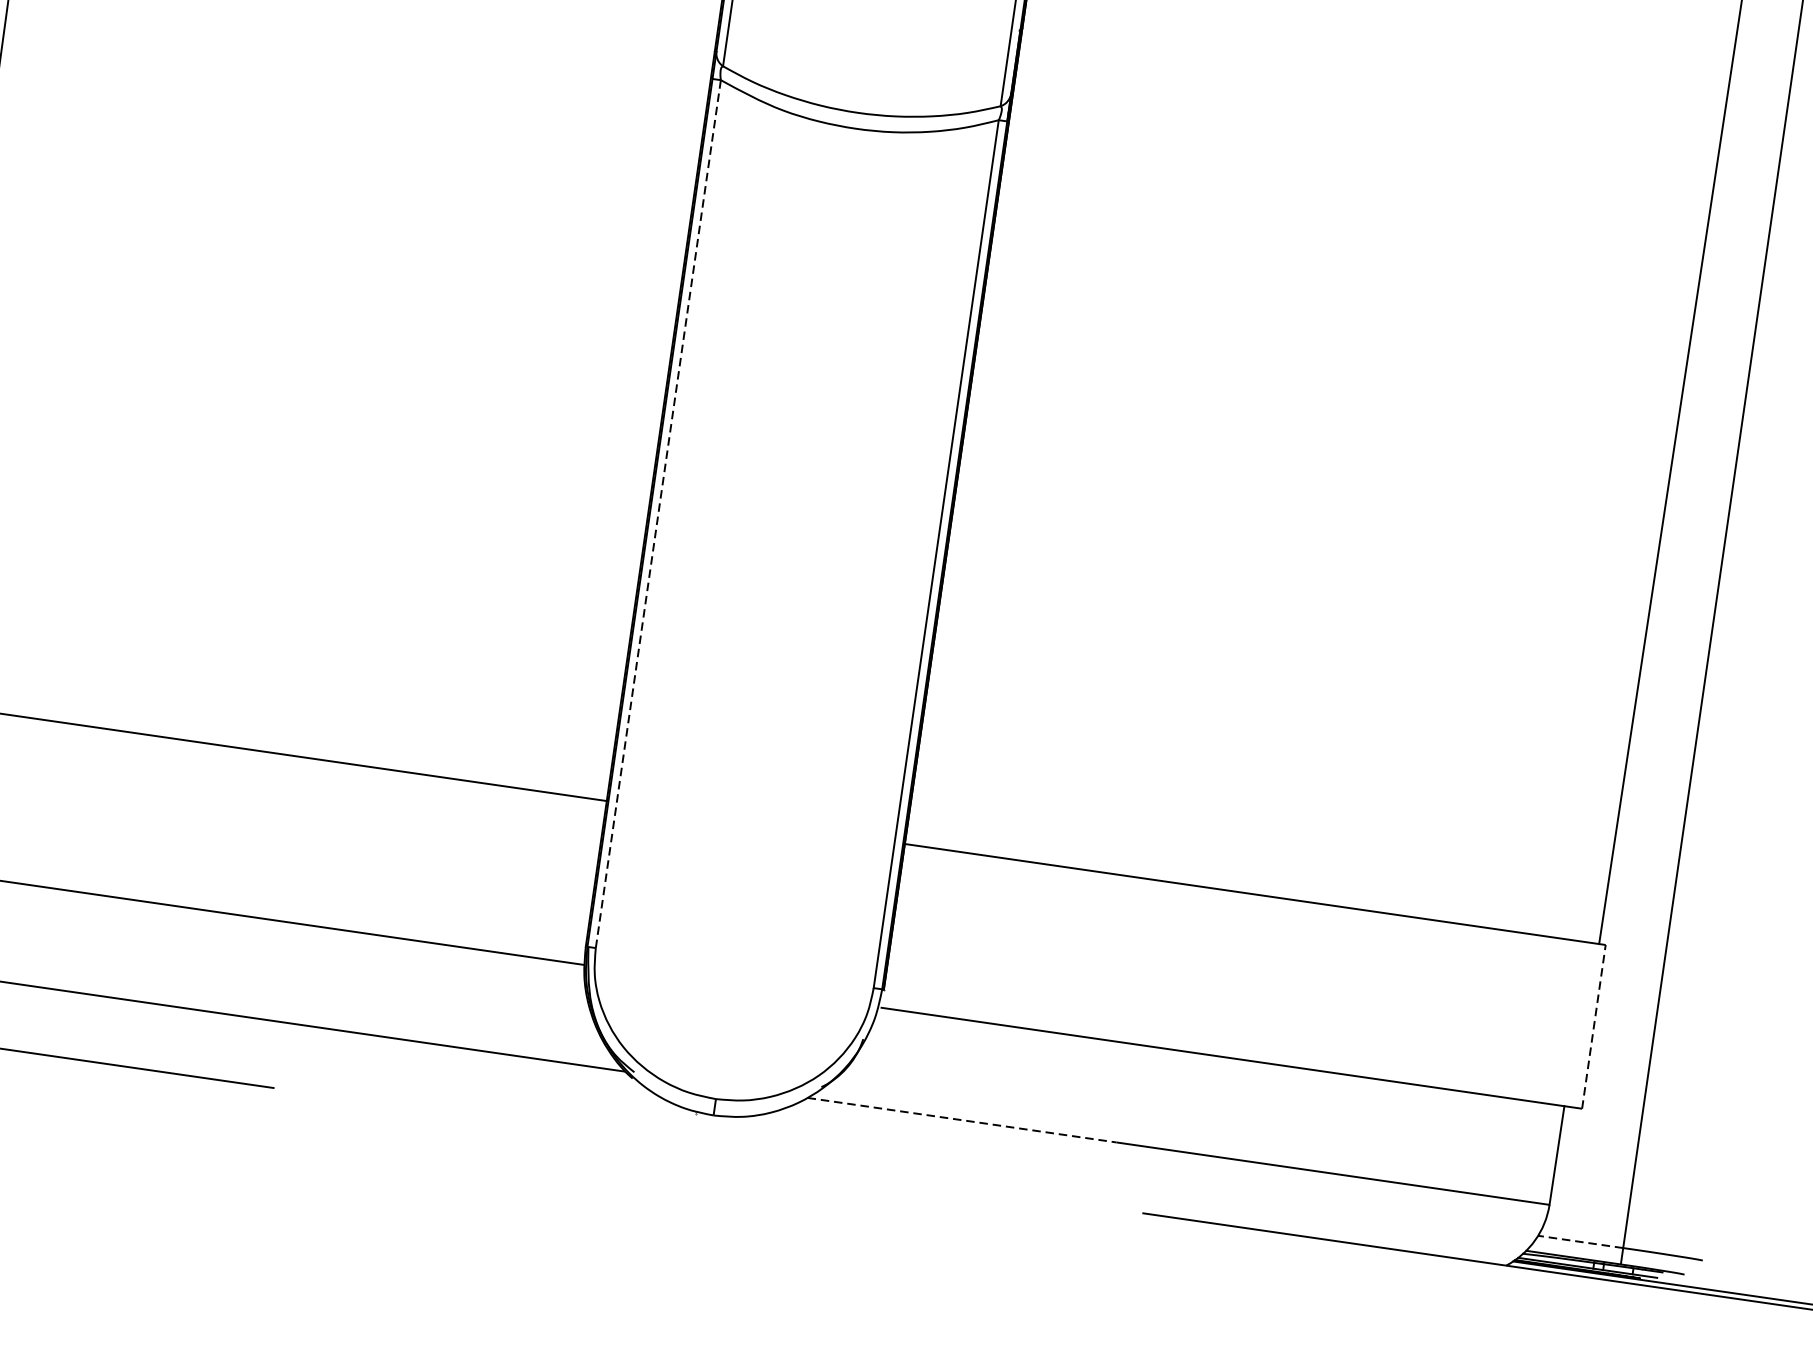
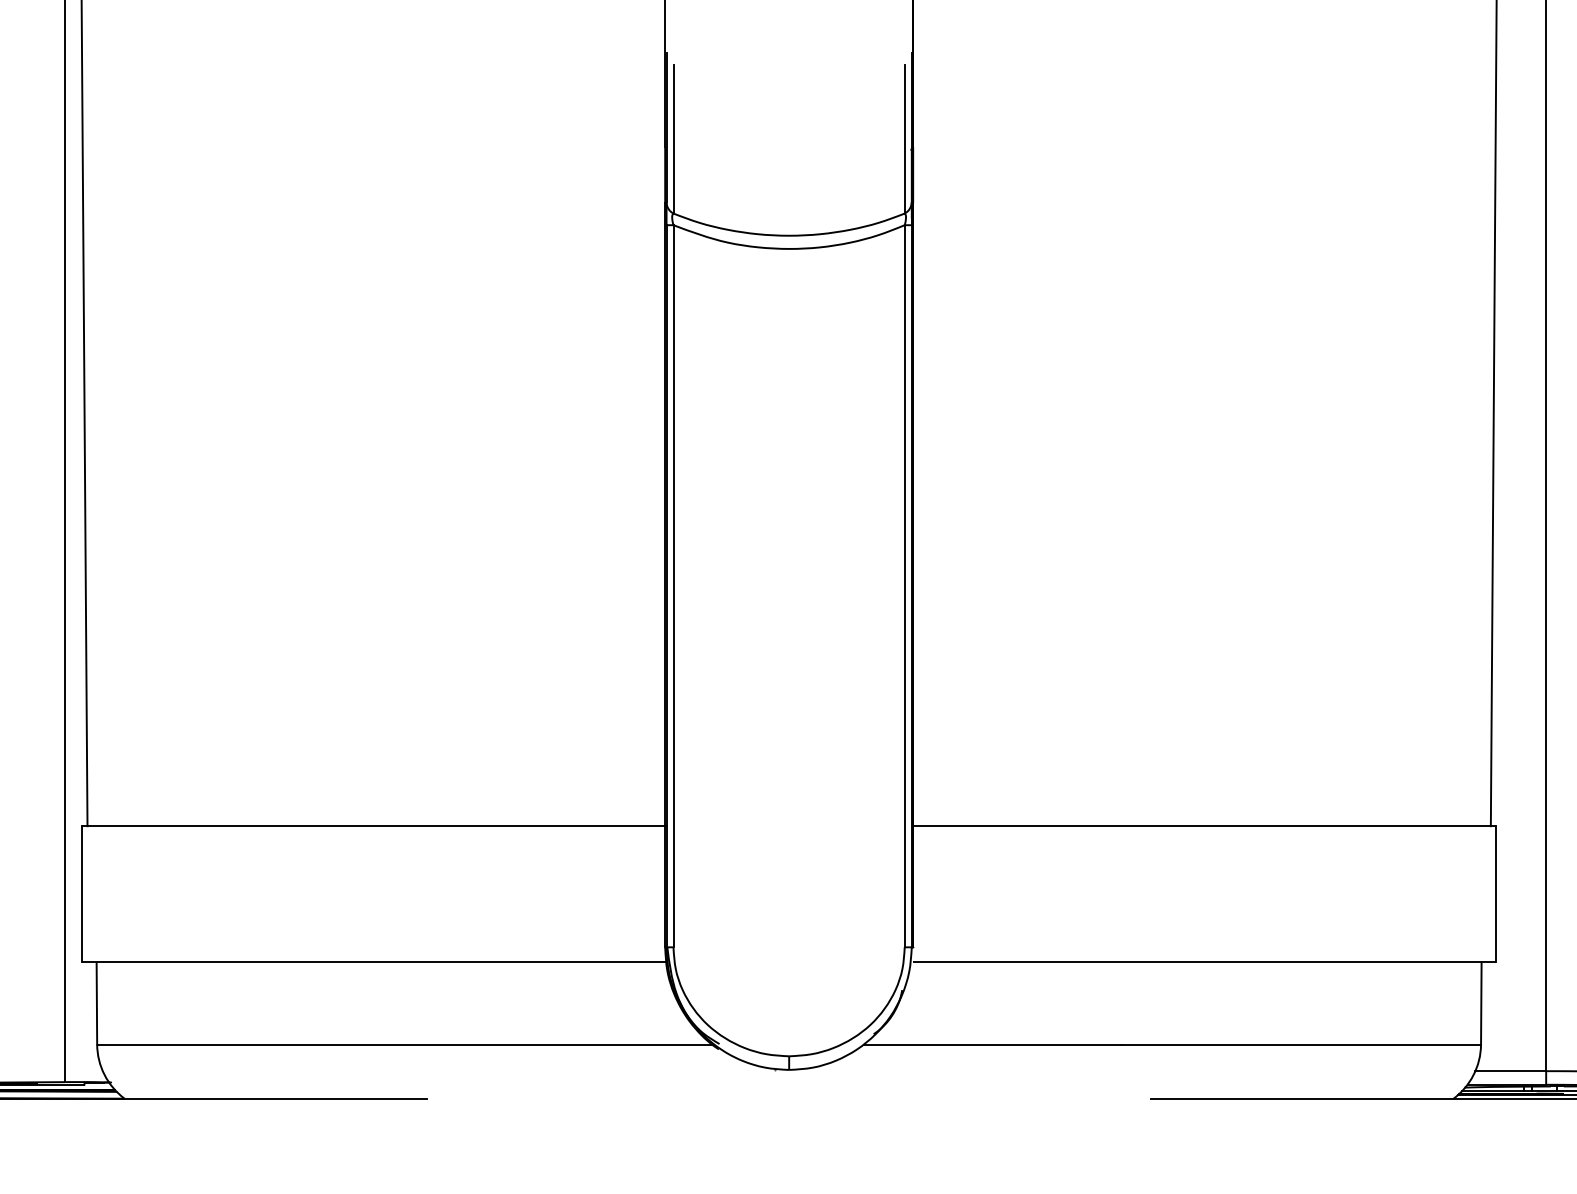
line: (658, 513) -> (673, 585), dashed -> solid
line: (1594, 1025) -> (1496, 893), dashed -> solid
line: (962, 1120) -> (992, 1044), dashed -> solid
line: (1580, 1242) -> (1510, 1071), dashed -> solid

